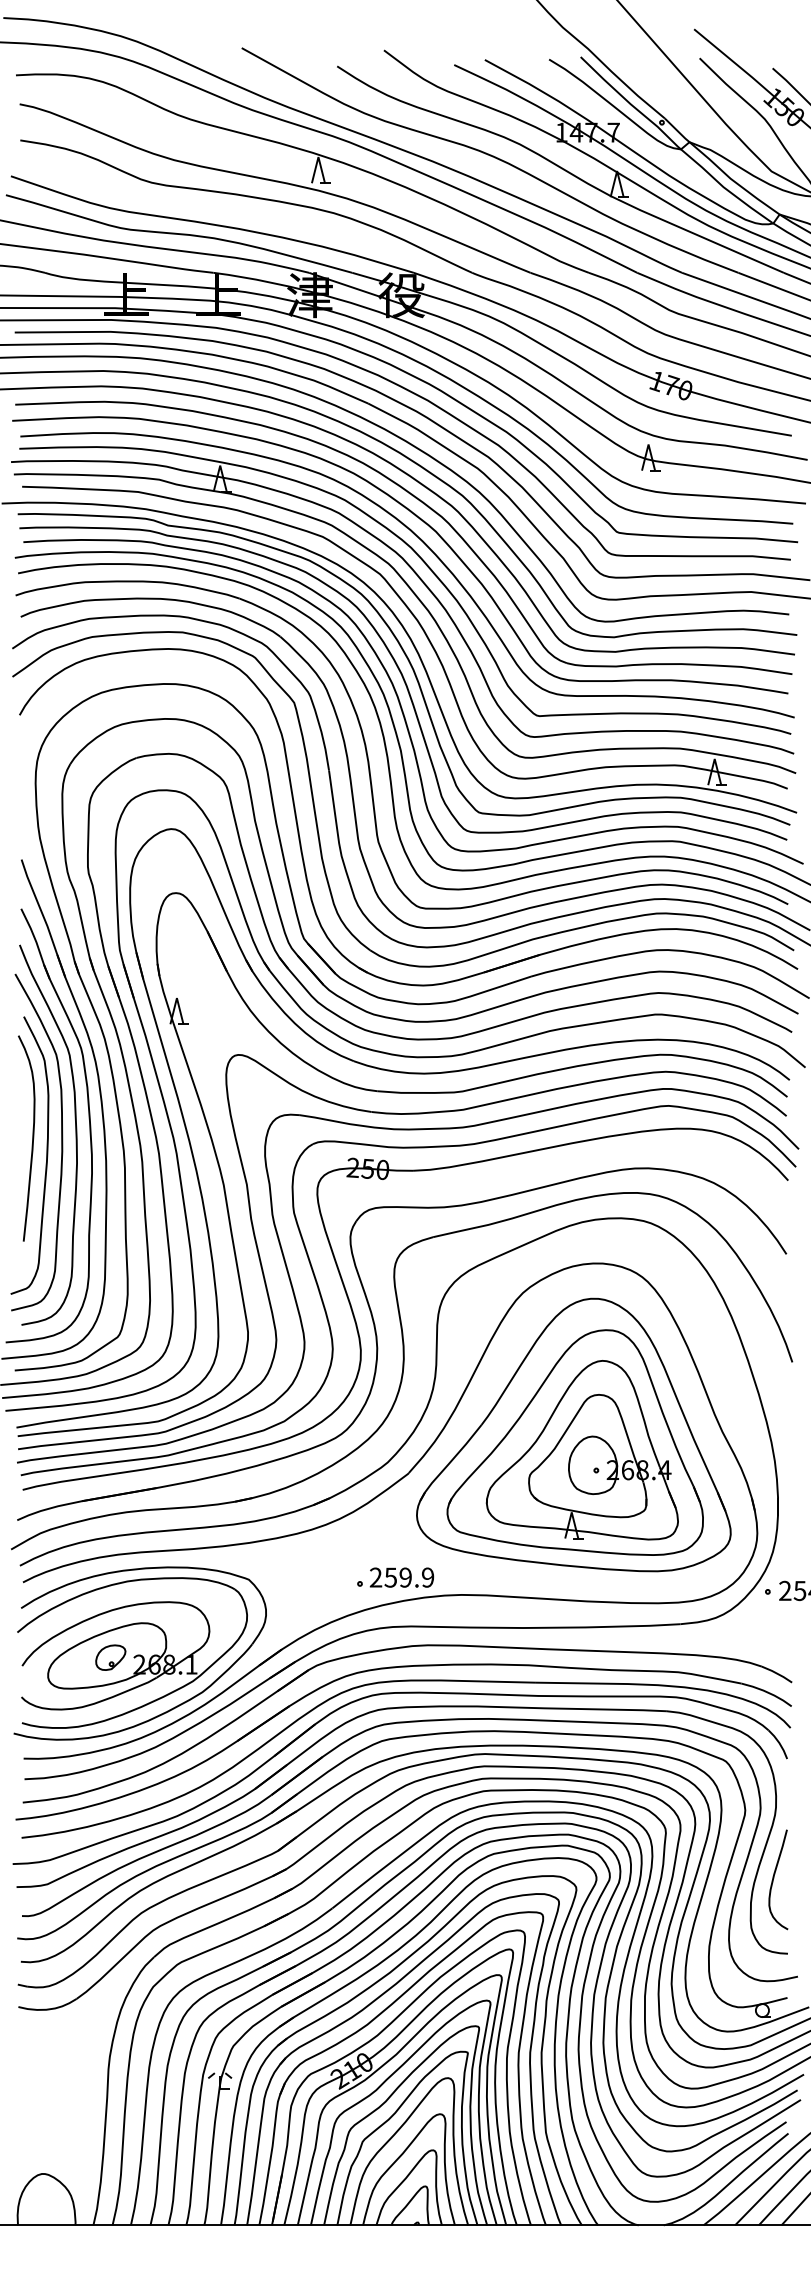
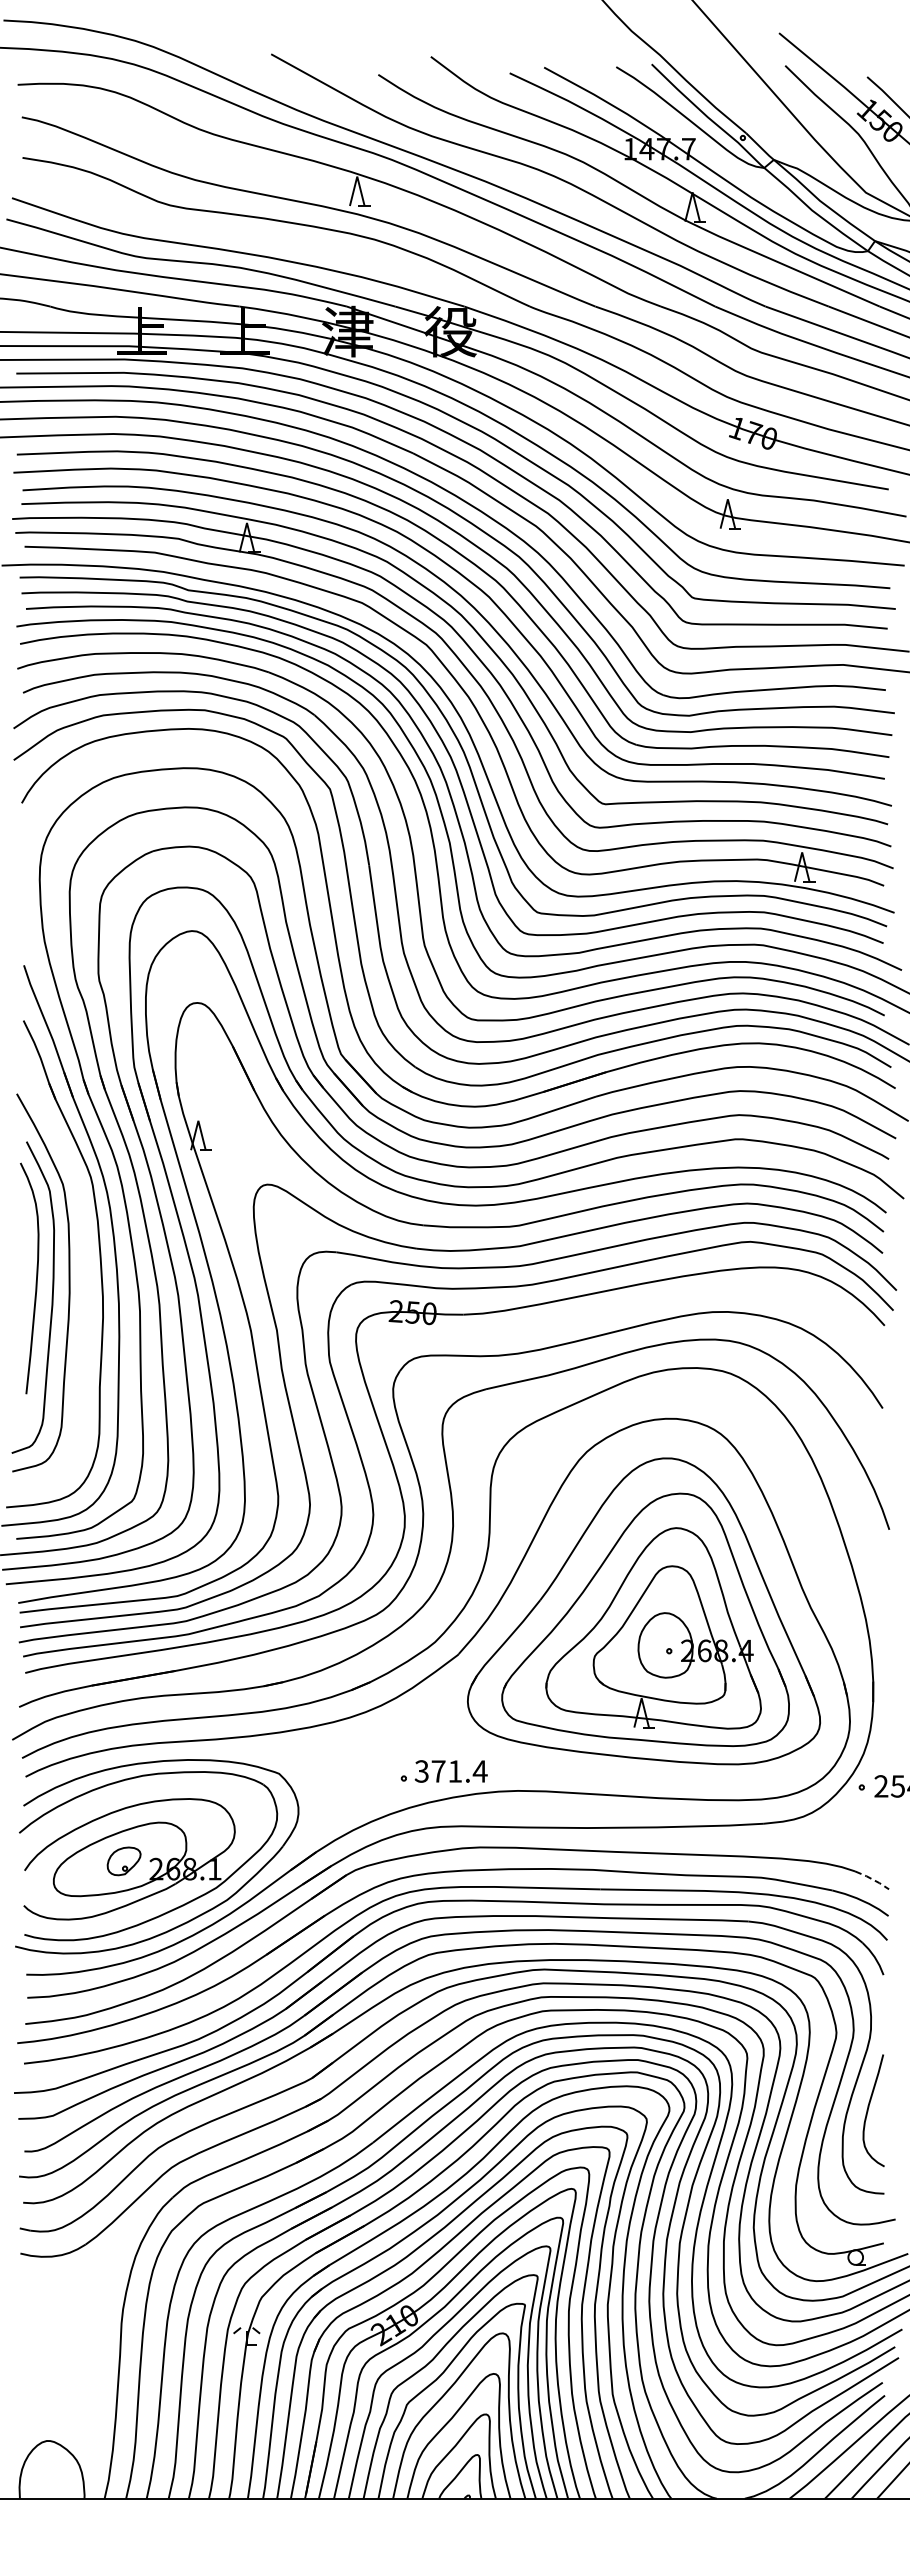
curve: (75, 1134) -> (84, 1274), removed
text: (401, 1577) -> (450, 1771), 259.9 -> 371.4
line: (777, 1673) -> (872, 1879), solid -> dashed

